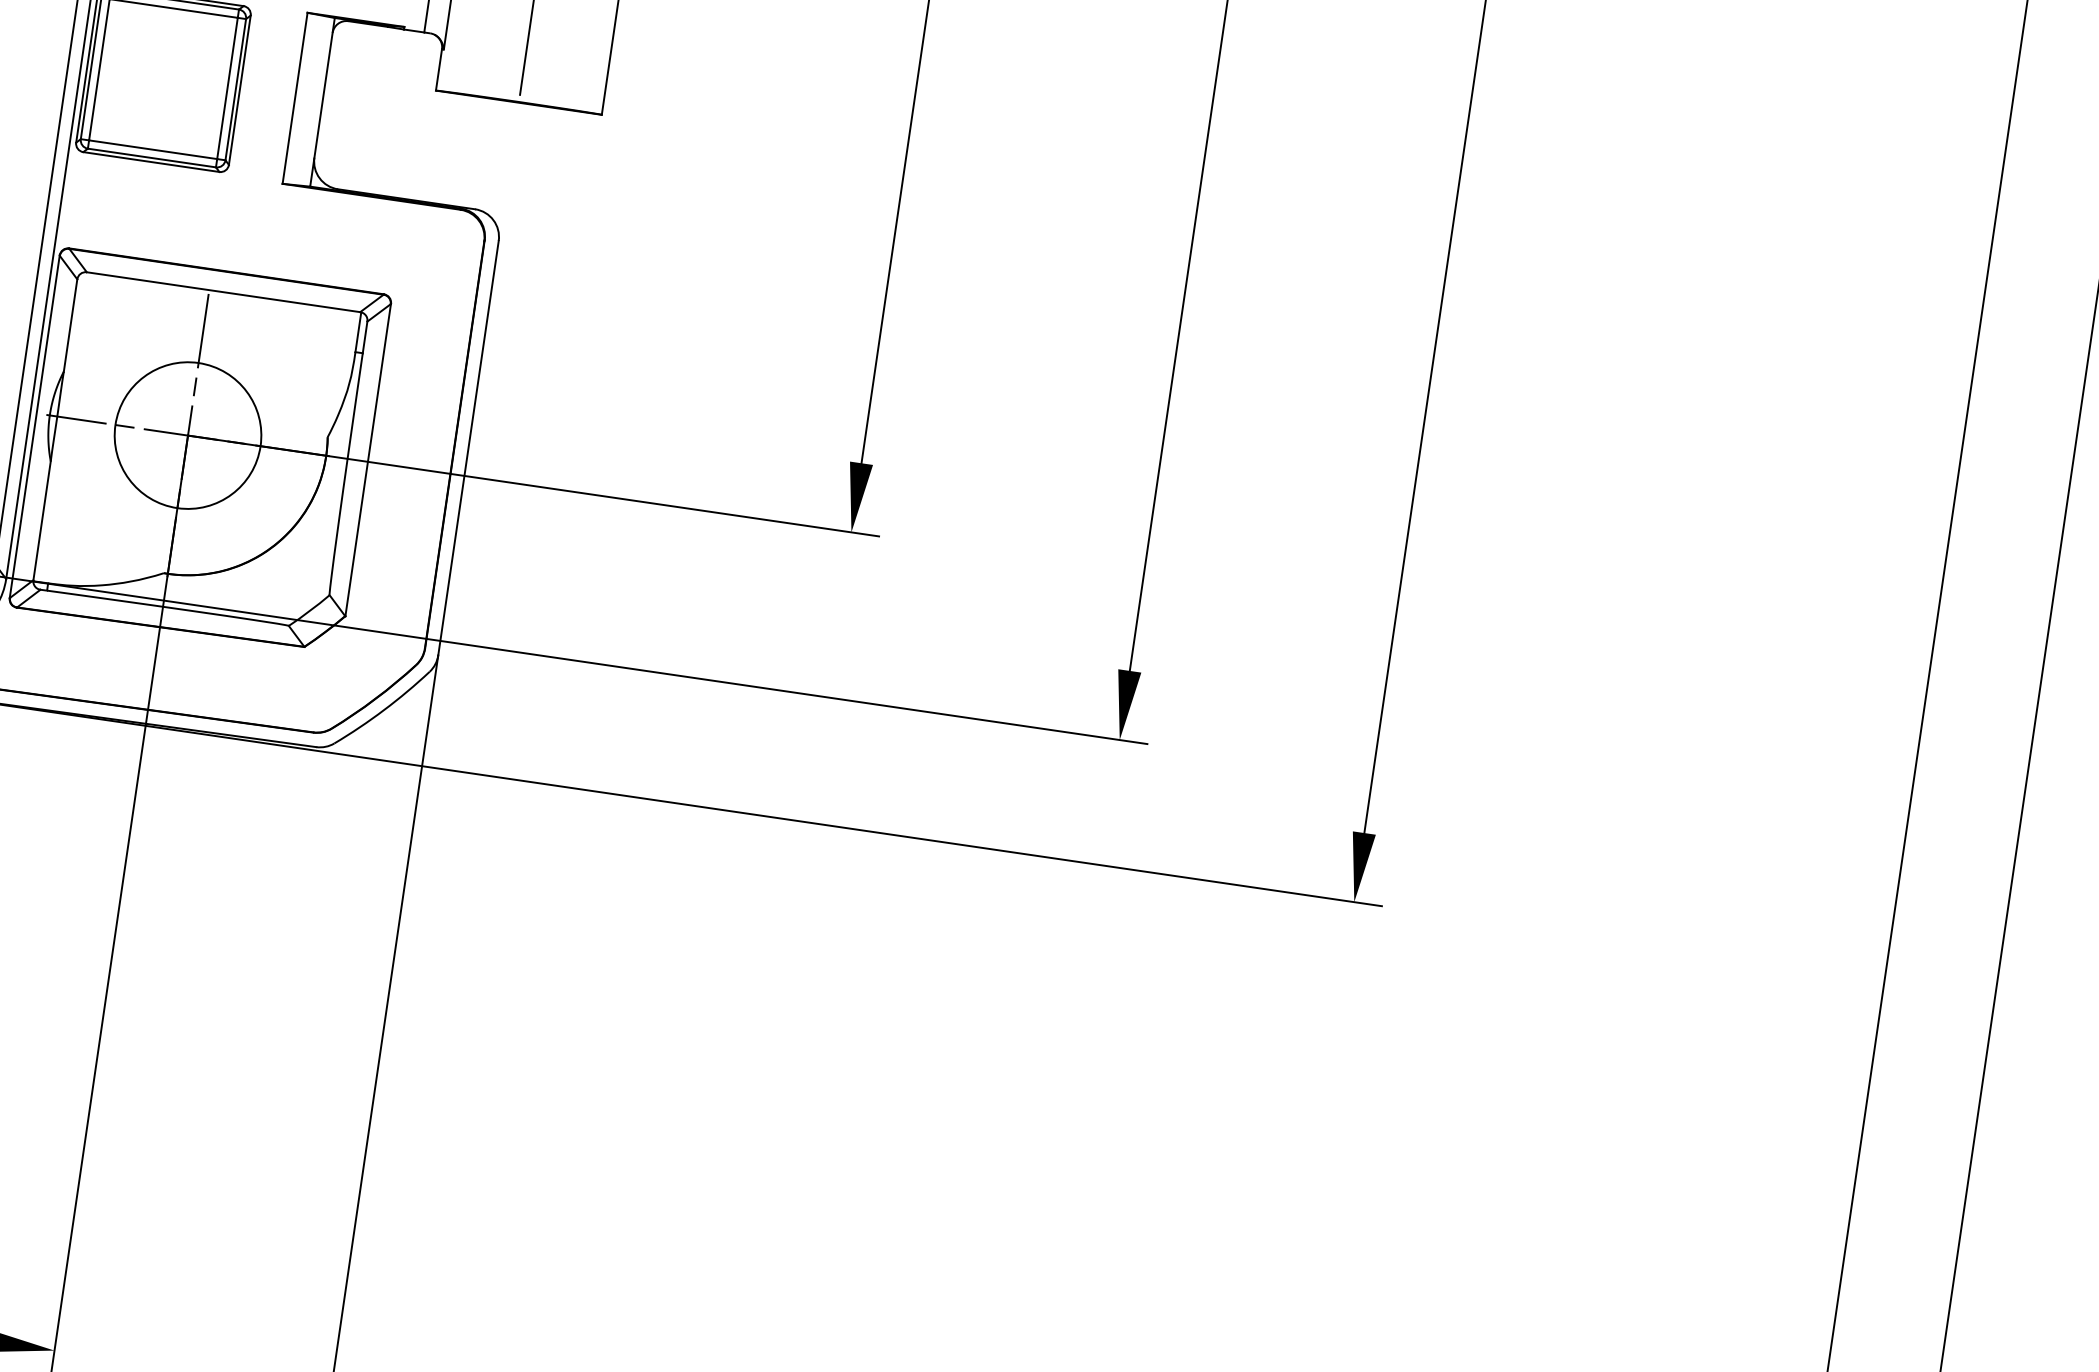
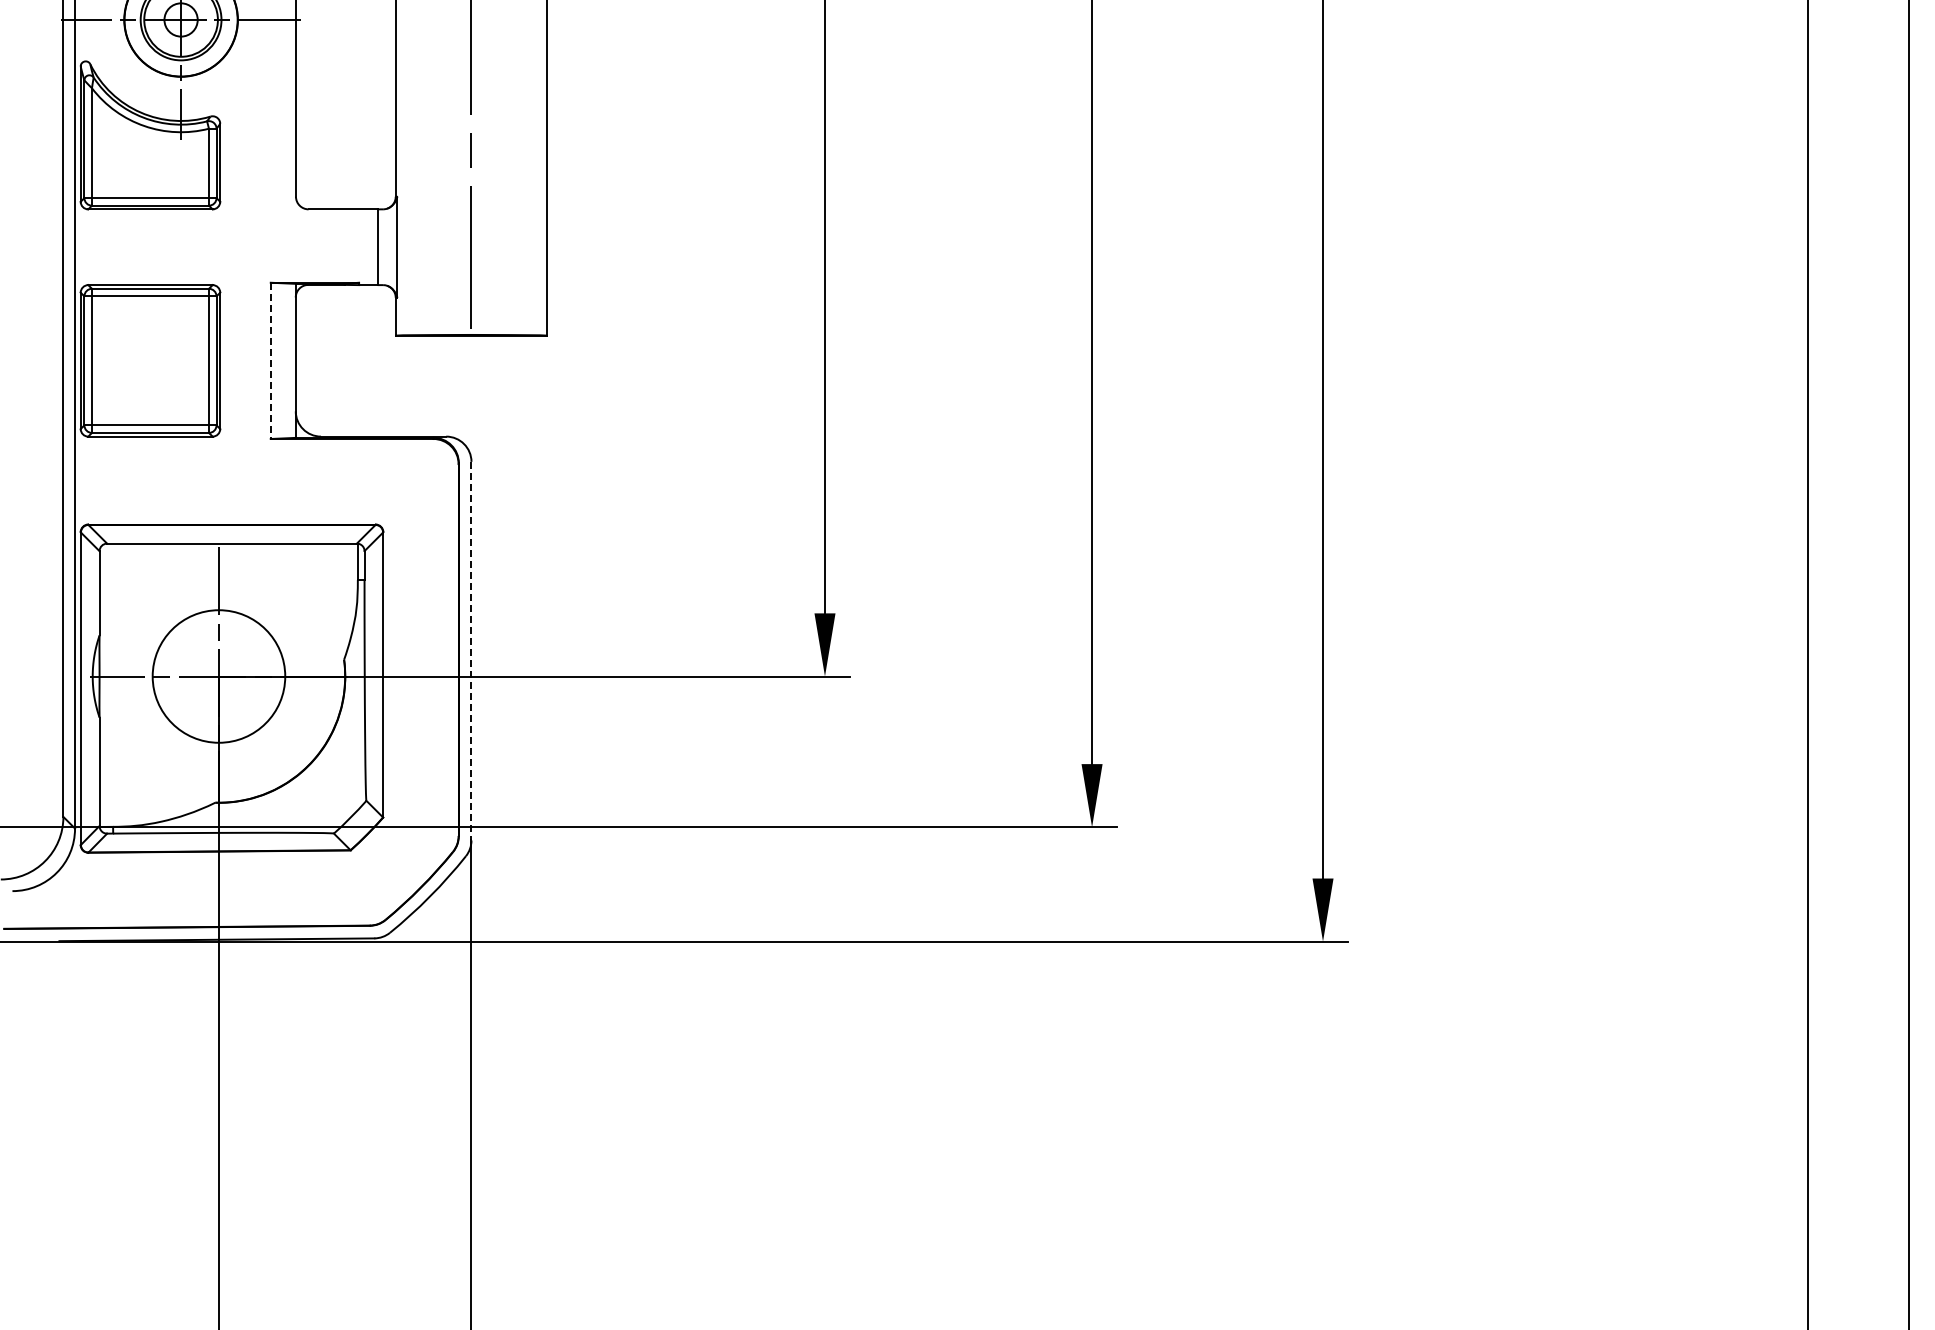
line: (294, 98) -> (270, 361), solid -> dashed
line: (468, 448) -> (471, 651), solid -> dashed

